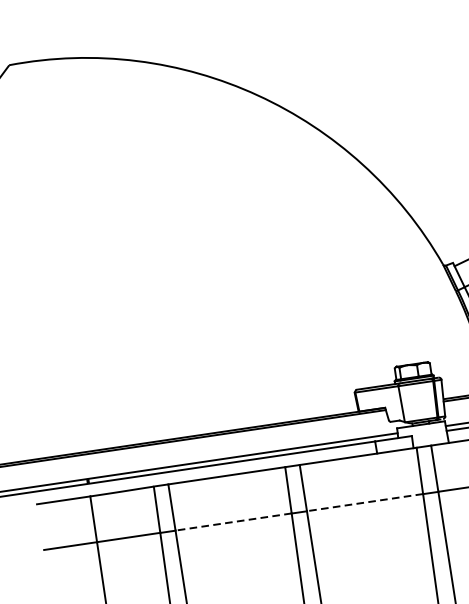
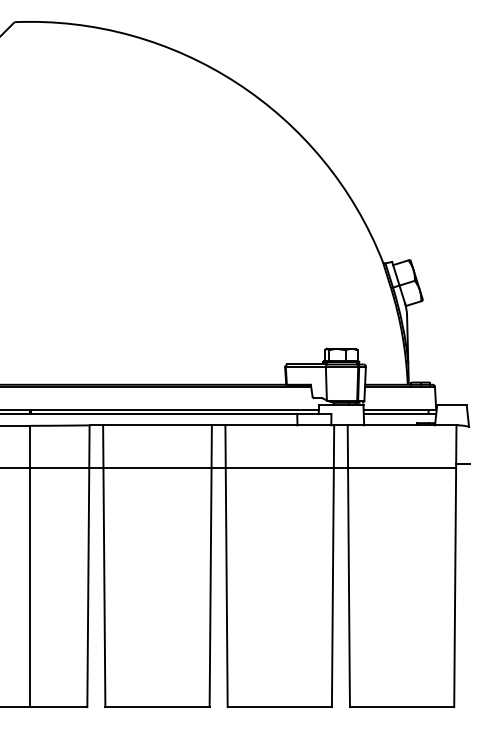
line: (364, 502) -> (279, 468), dashed -> solid
line: (233, 522) -> (157, 468), dashed -> solid

